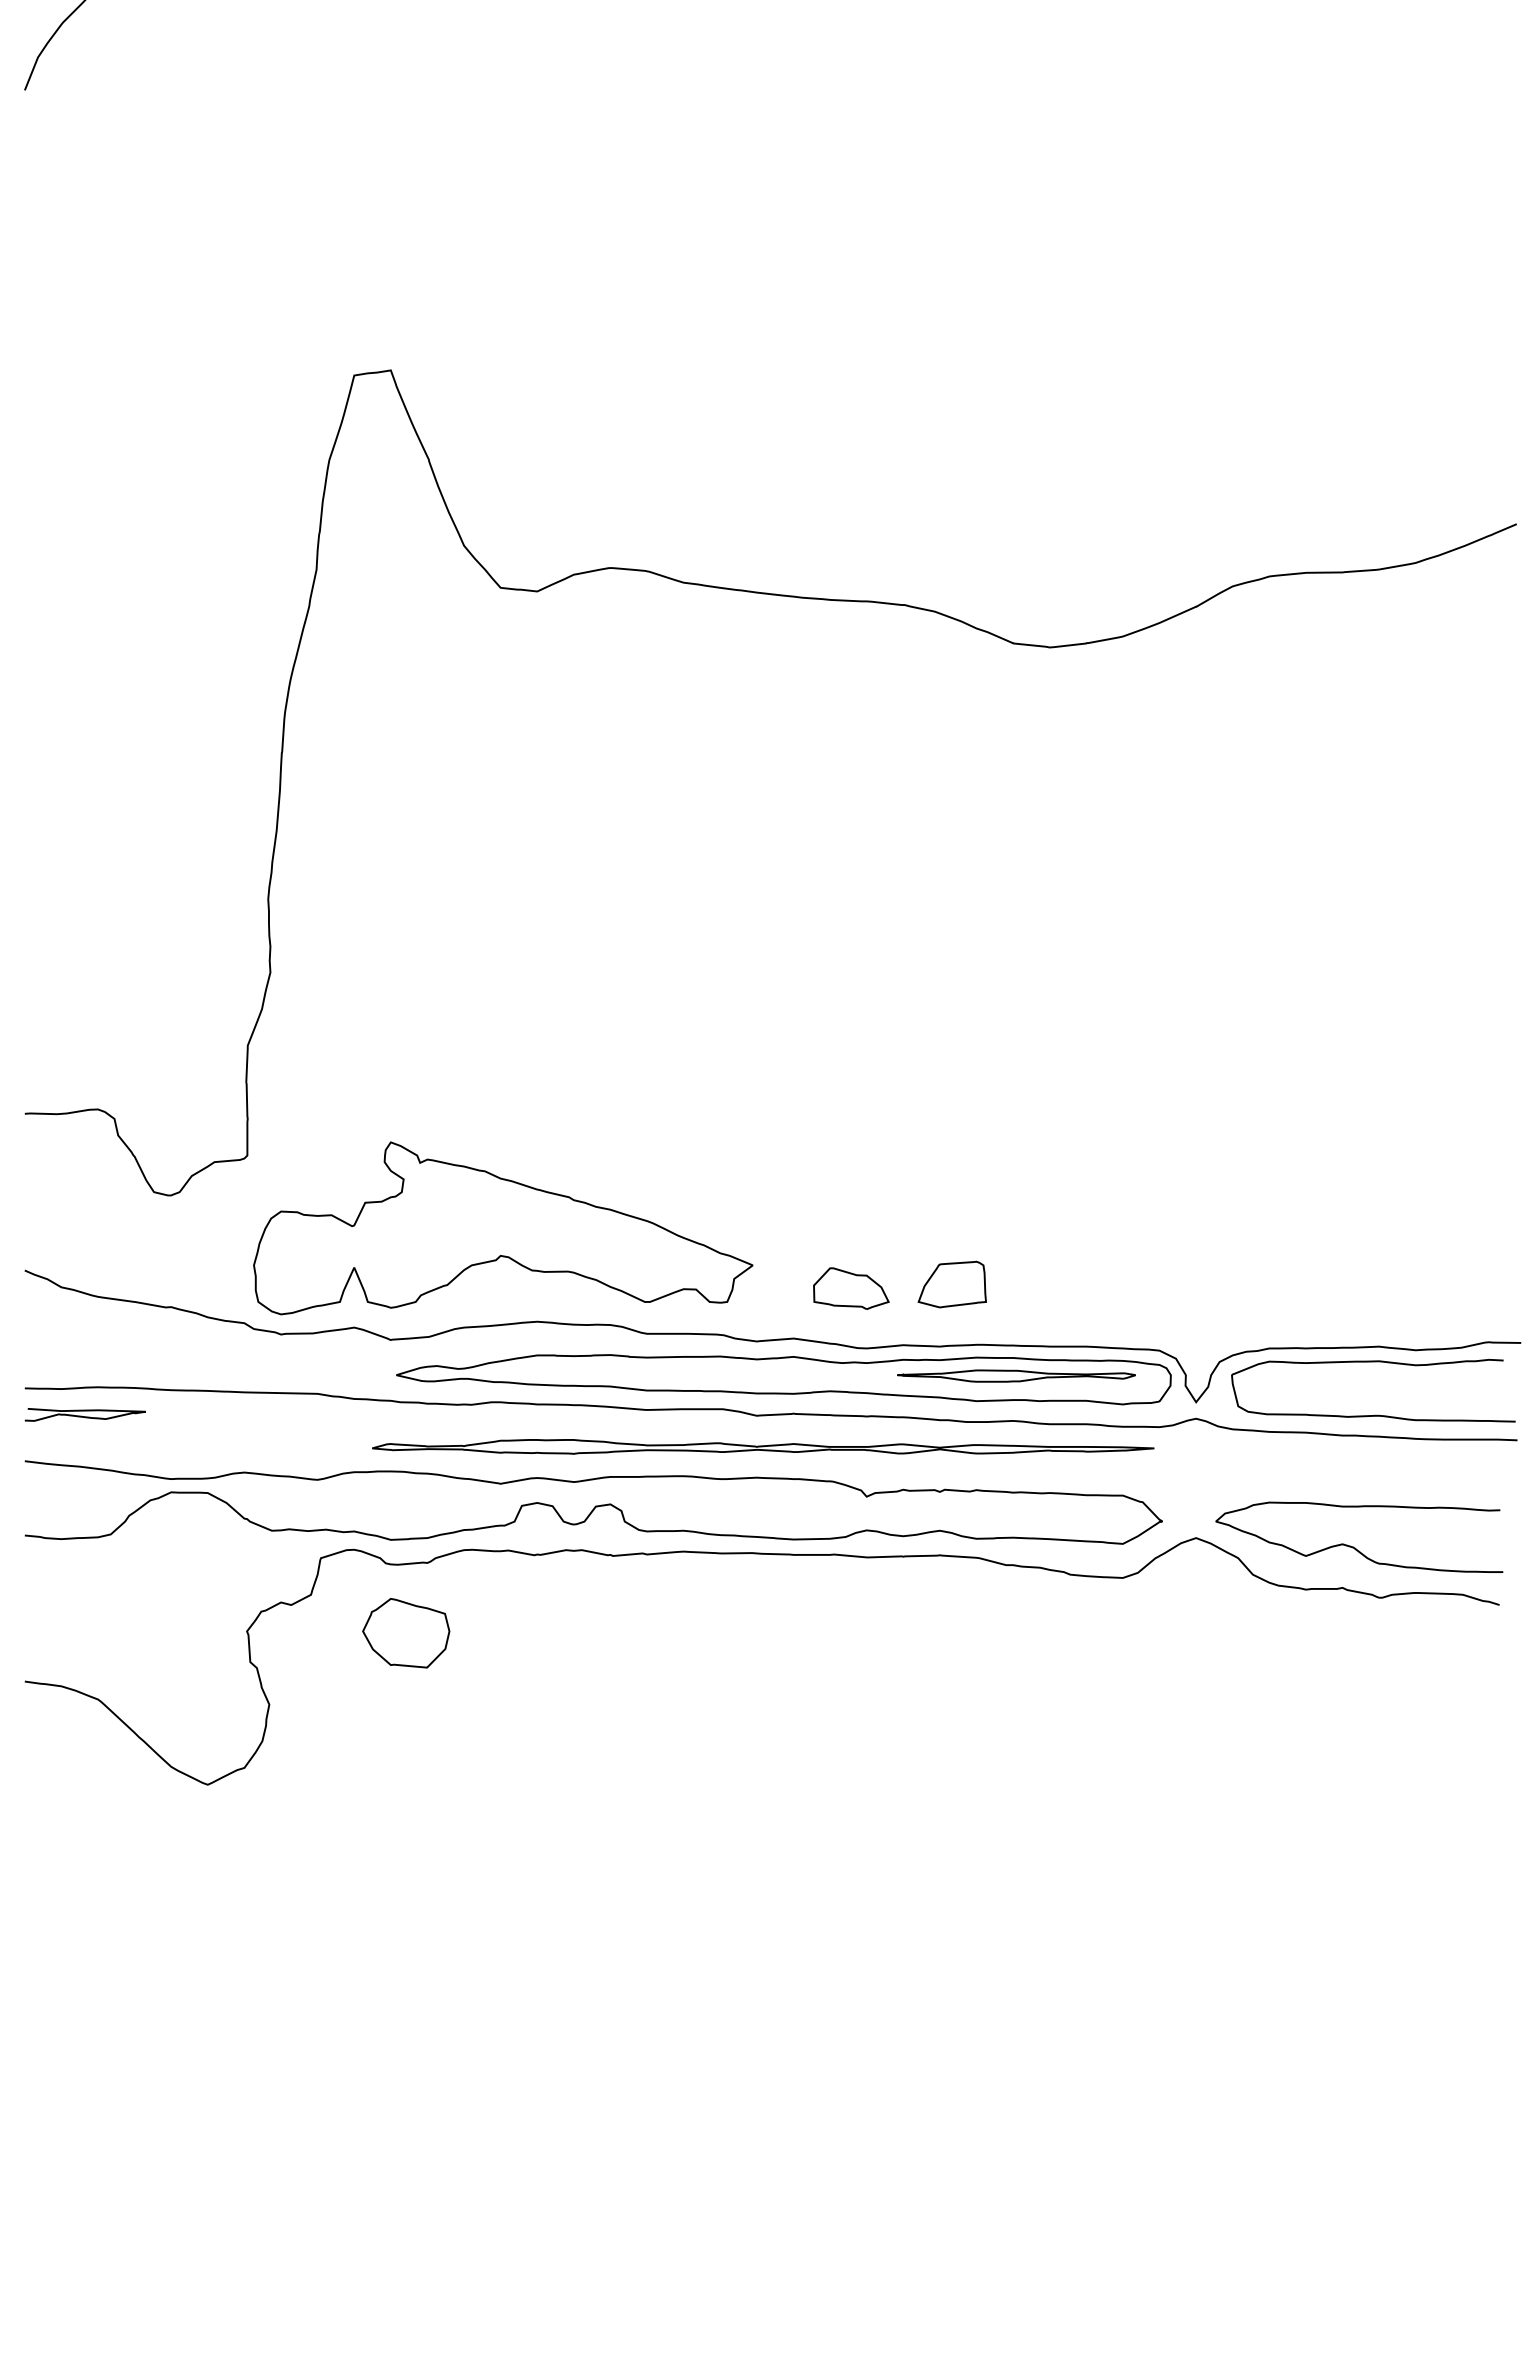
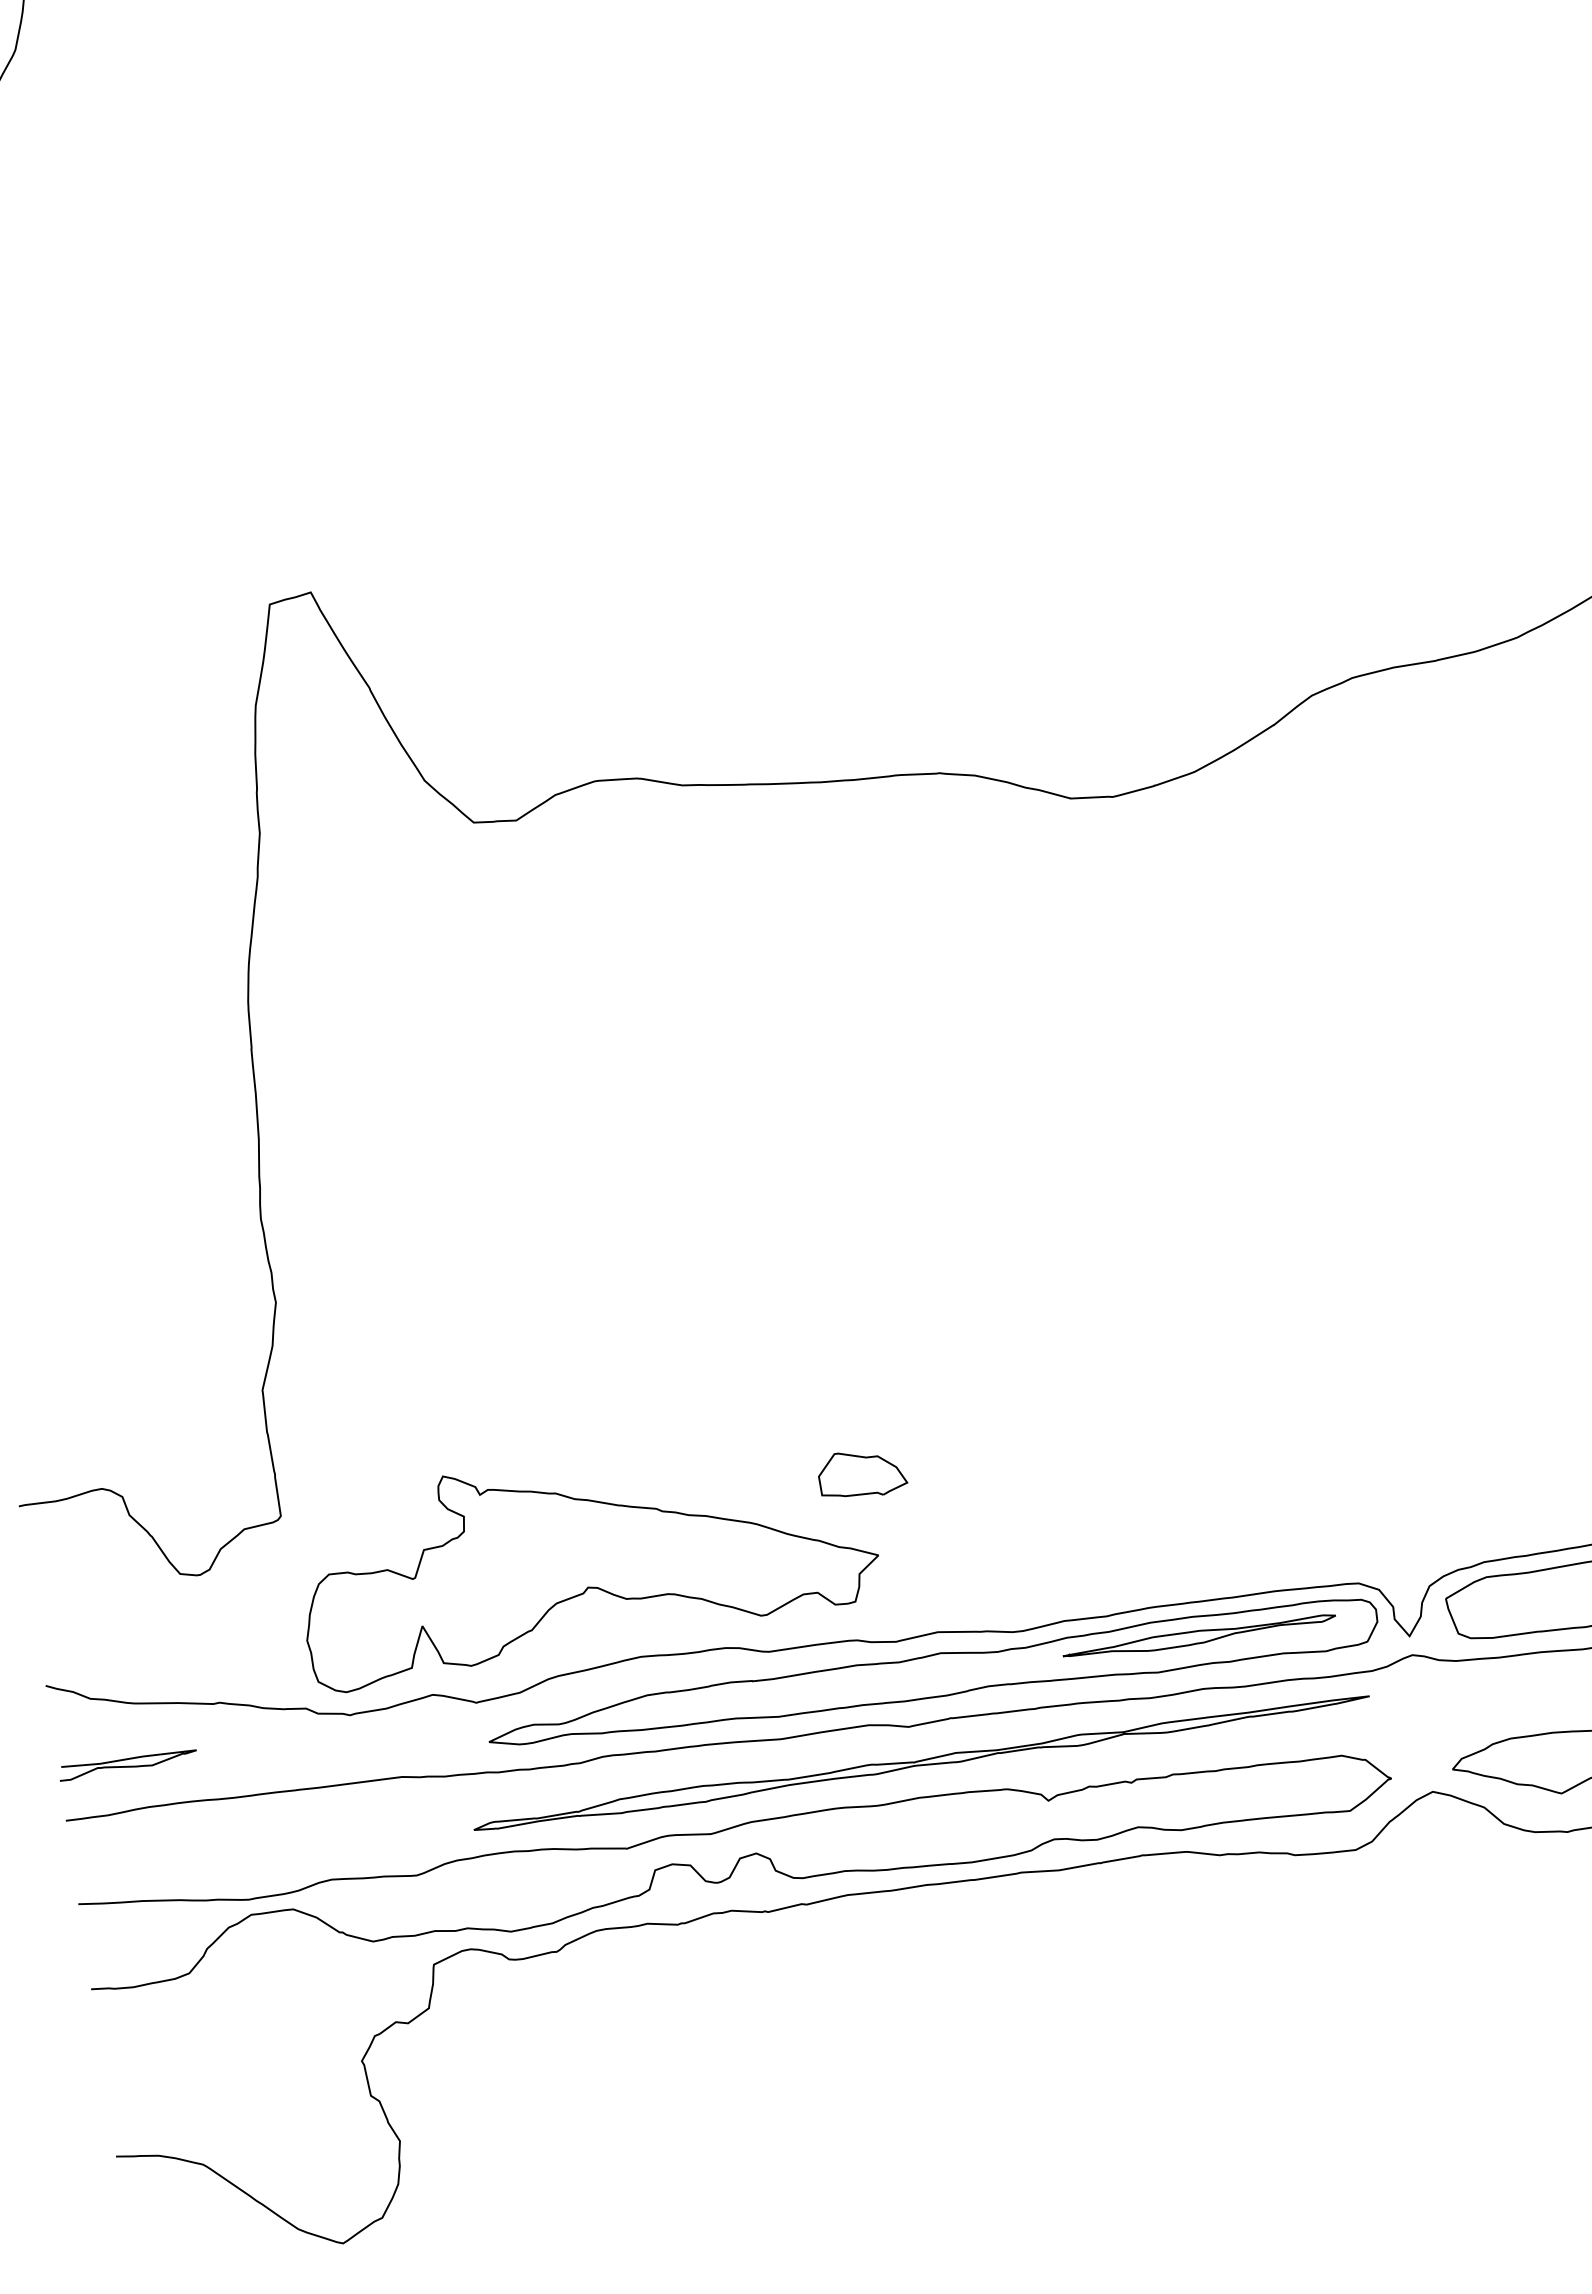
part: (951, 1284) -> (1109, 1543), removed
part: (851, 1288) -> (862, 1473), moved
curve: (84, 1416) -> (127, 1766), moved
part: (406, 1633) -> (544, 2036), removed

